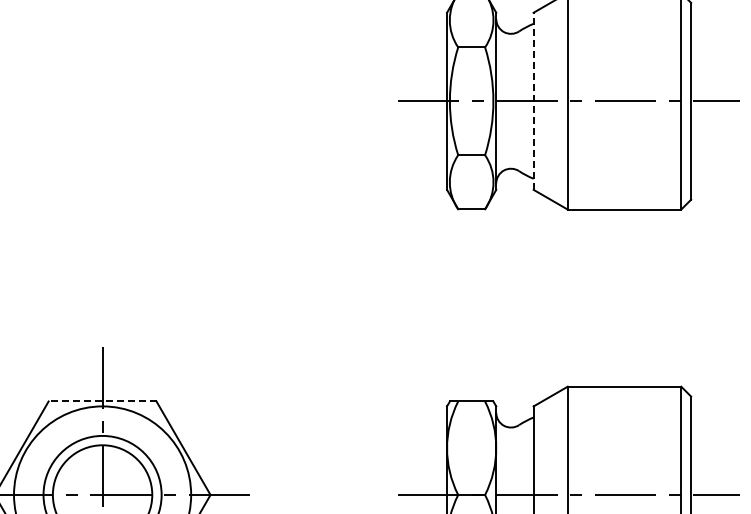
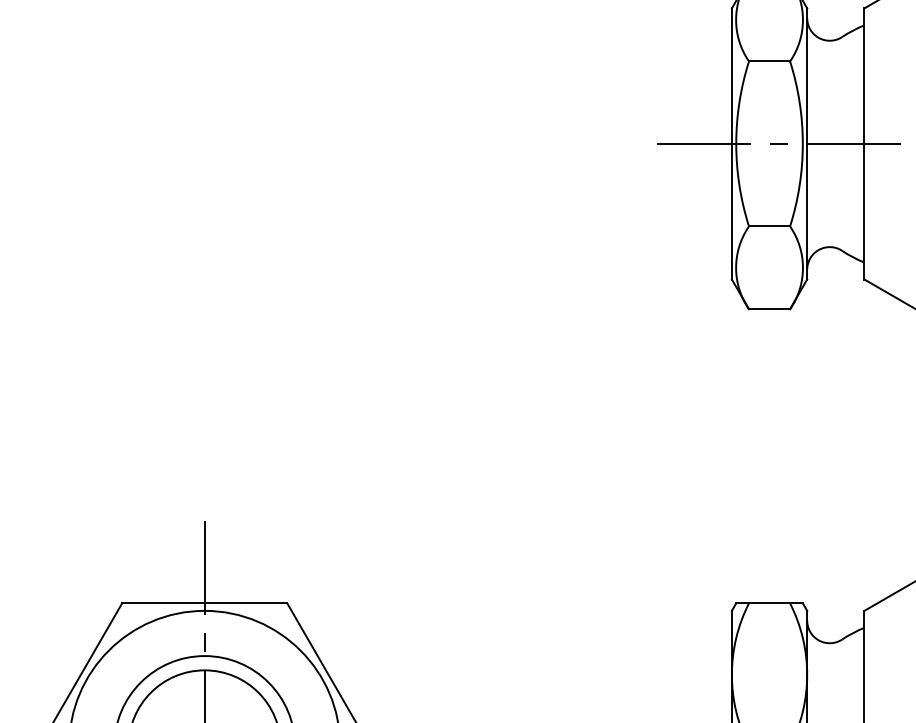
line: (533, 101) -> (864, 144), dashed -> solid
line: (102, 401) -> (204, 603), dashed -> solid

